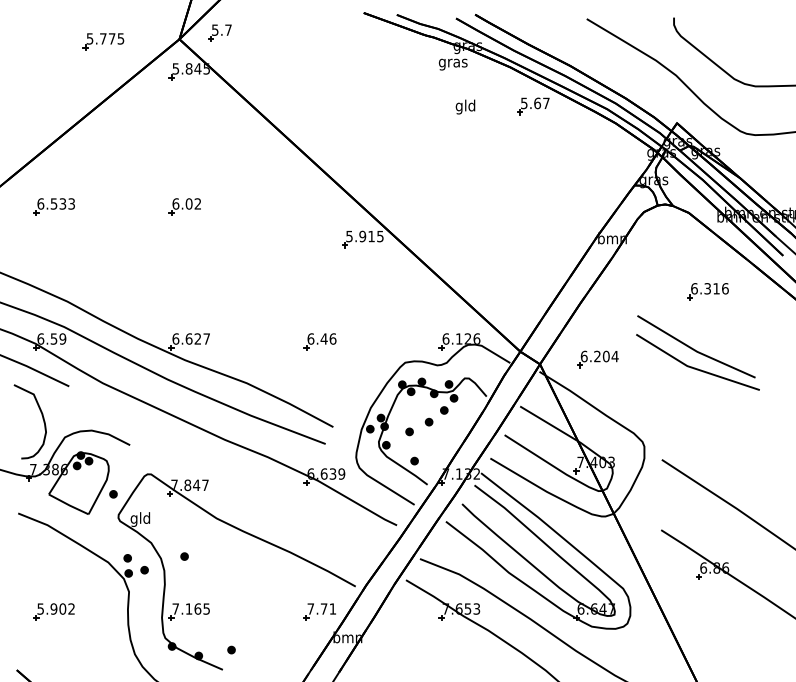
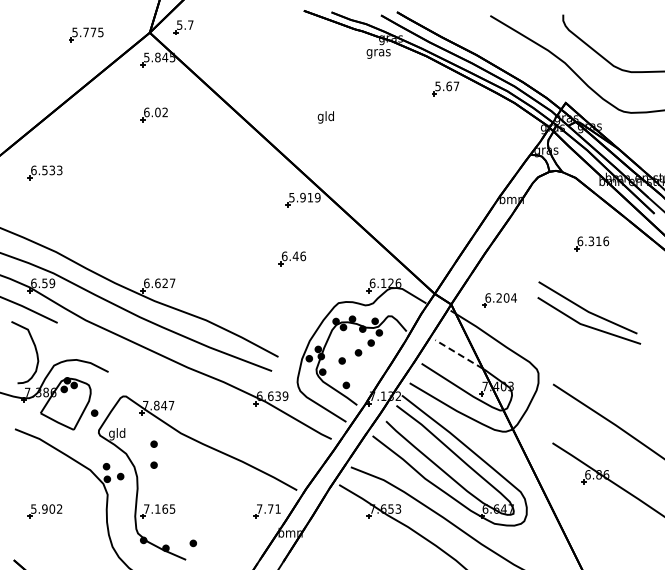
text: (464, 107) -> (325, 117), moved
part: (183, 206) -> (153, 114), moved
text: (380, 236) -> (317, 197), 5.915 -> 5.919
part: (319, 341) -> (291, 258), moved
part: (698, 352) -> (589, 312), moved
line: (549, 424) -> (459, 354), solid -> dashed
part: (183, 530) -> (153, 443), added

